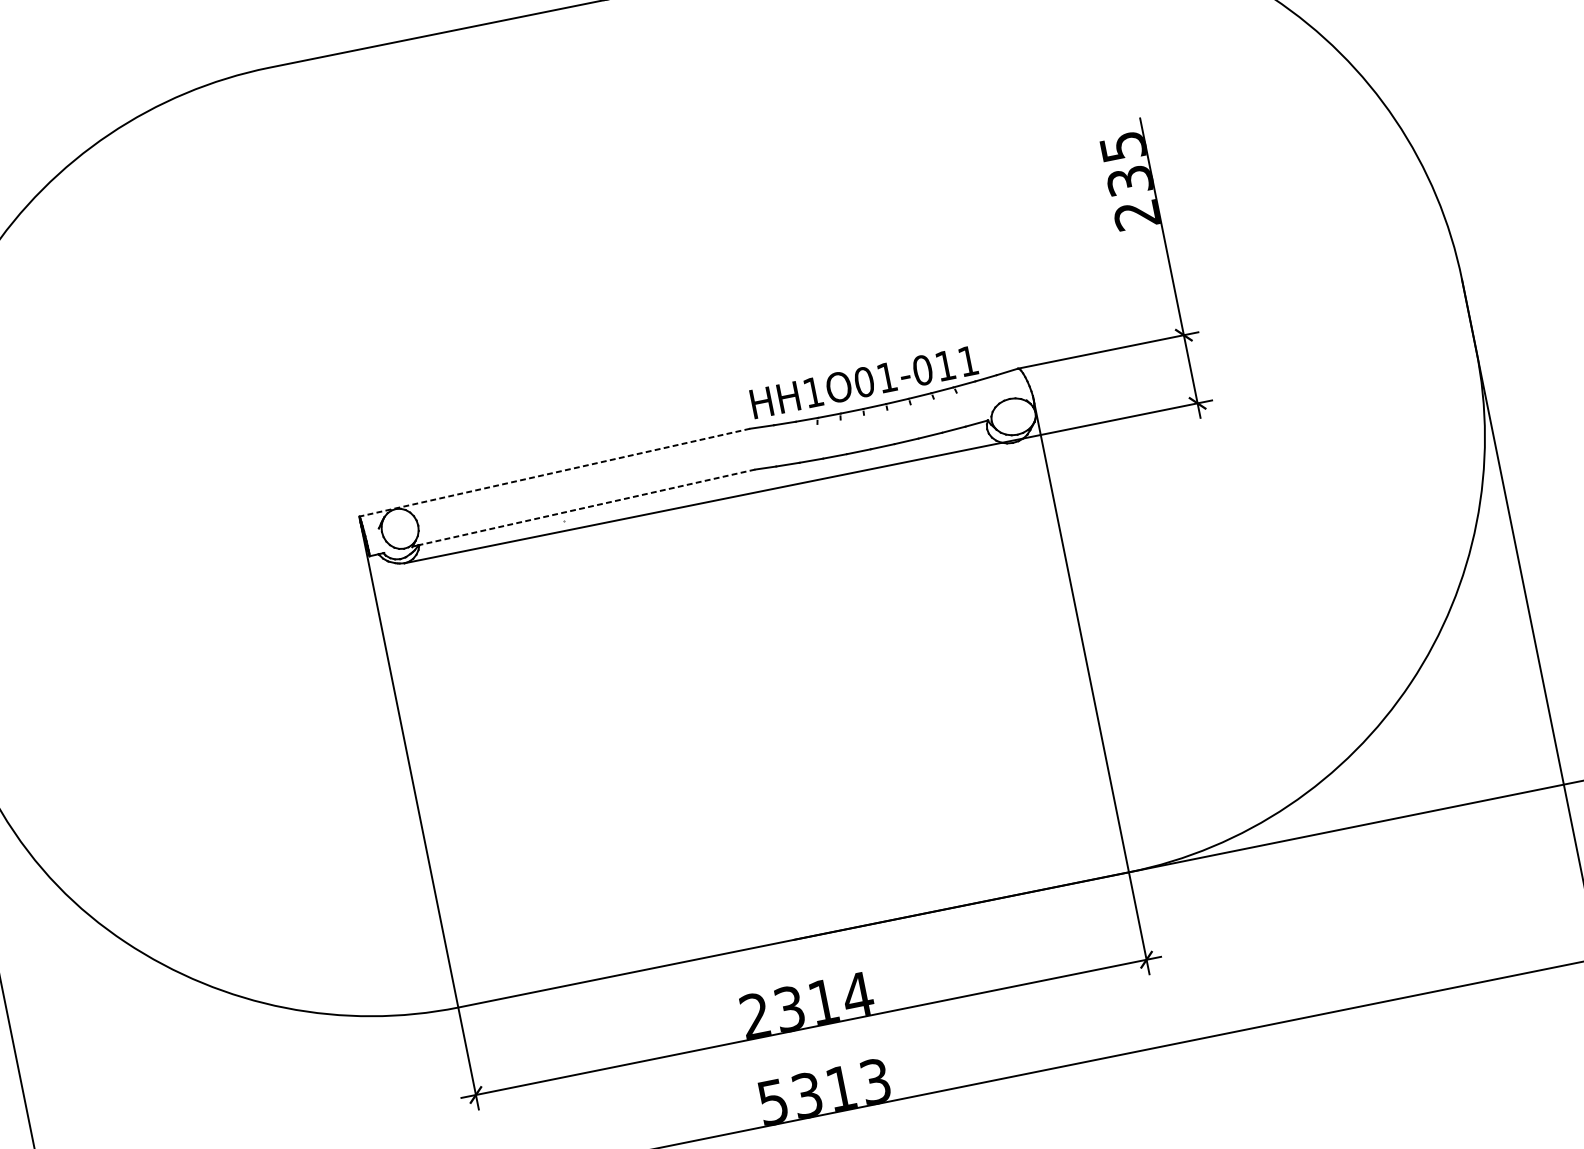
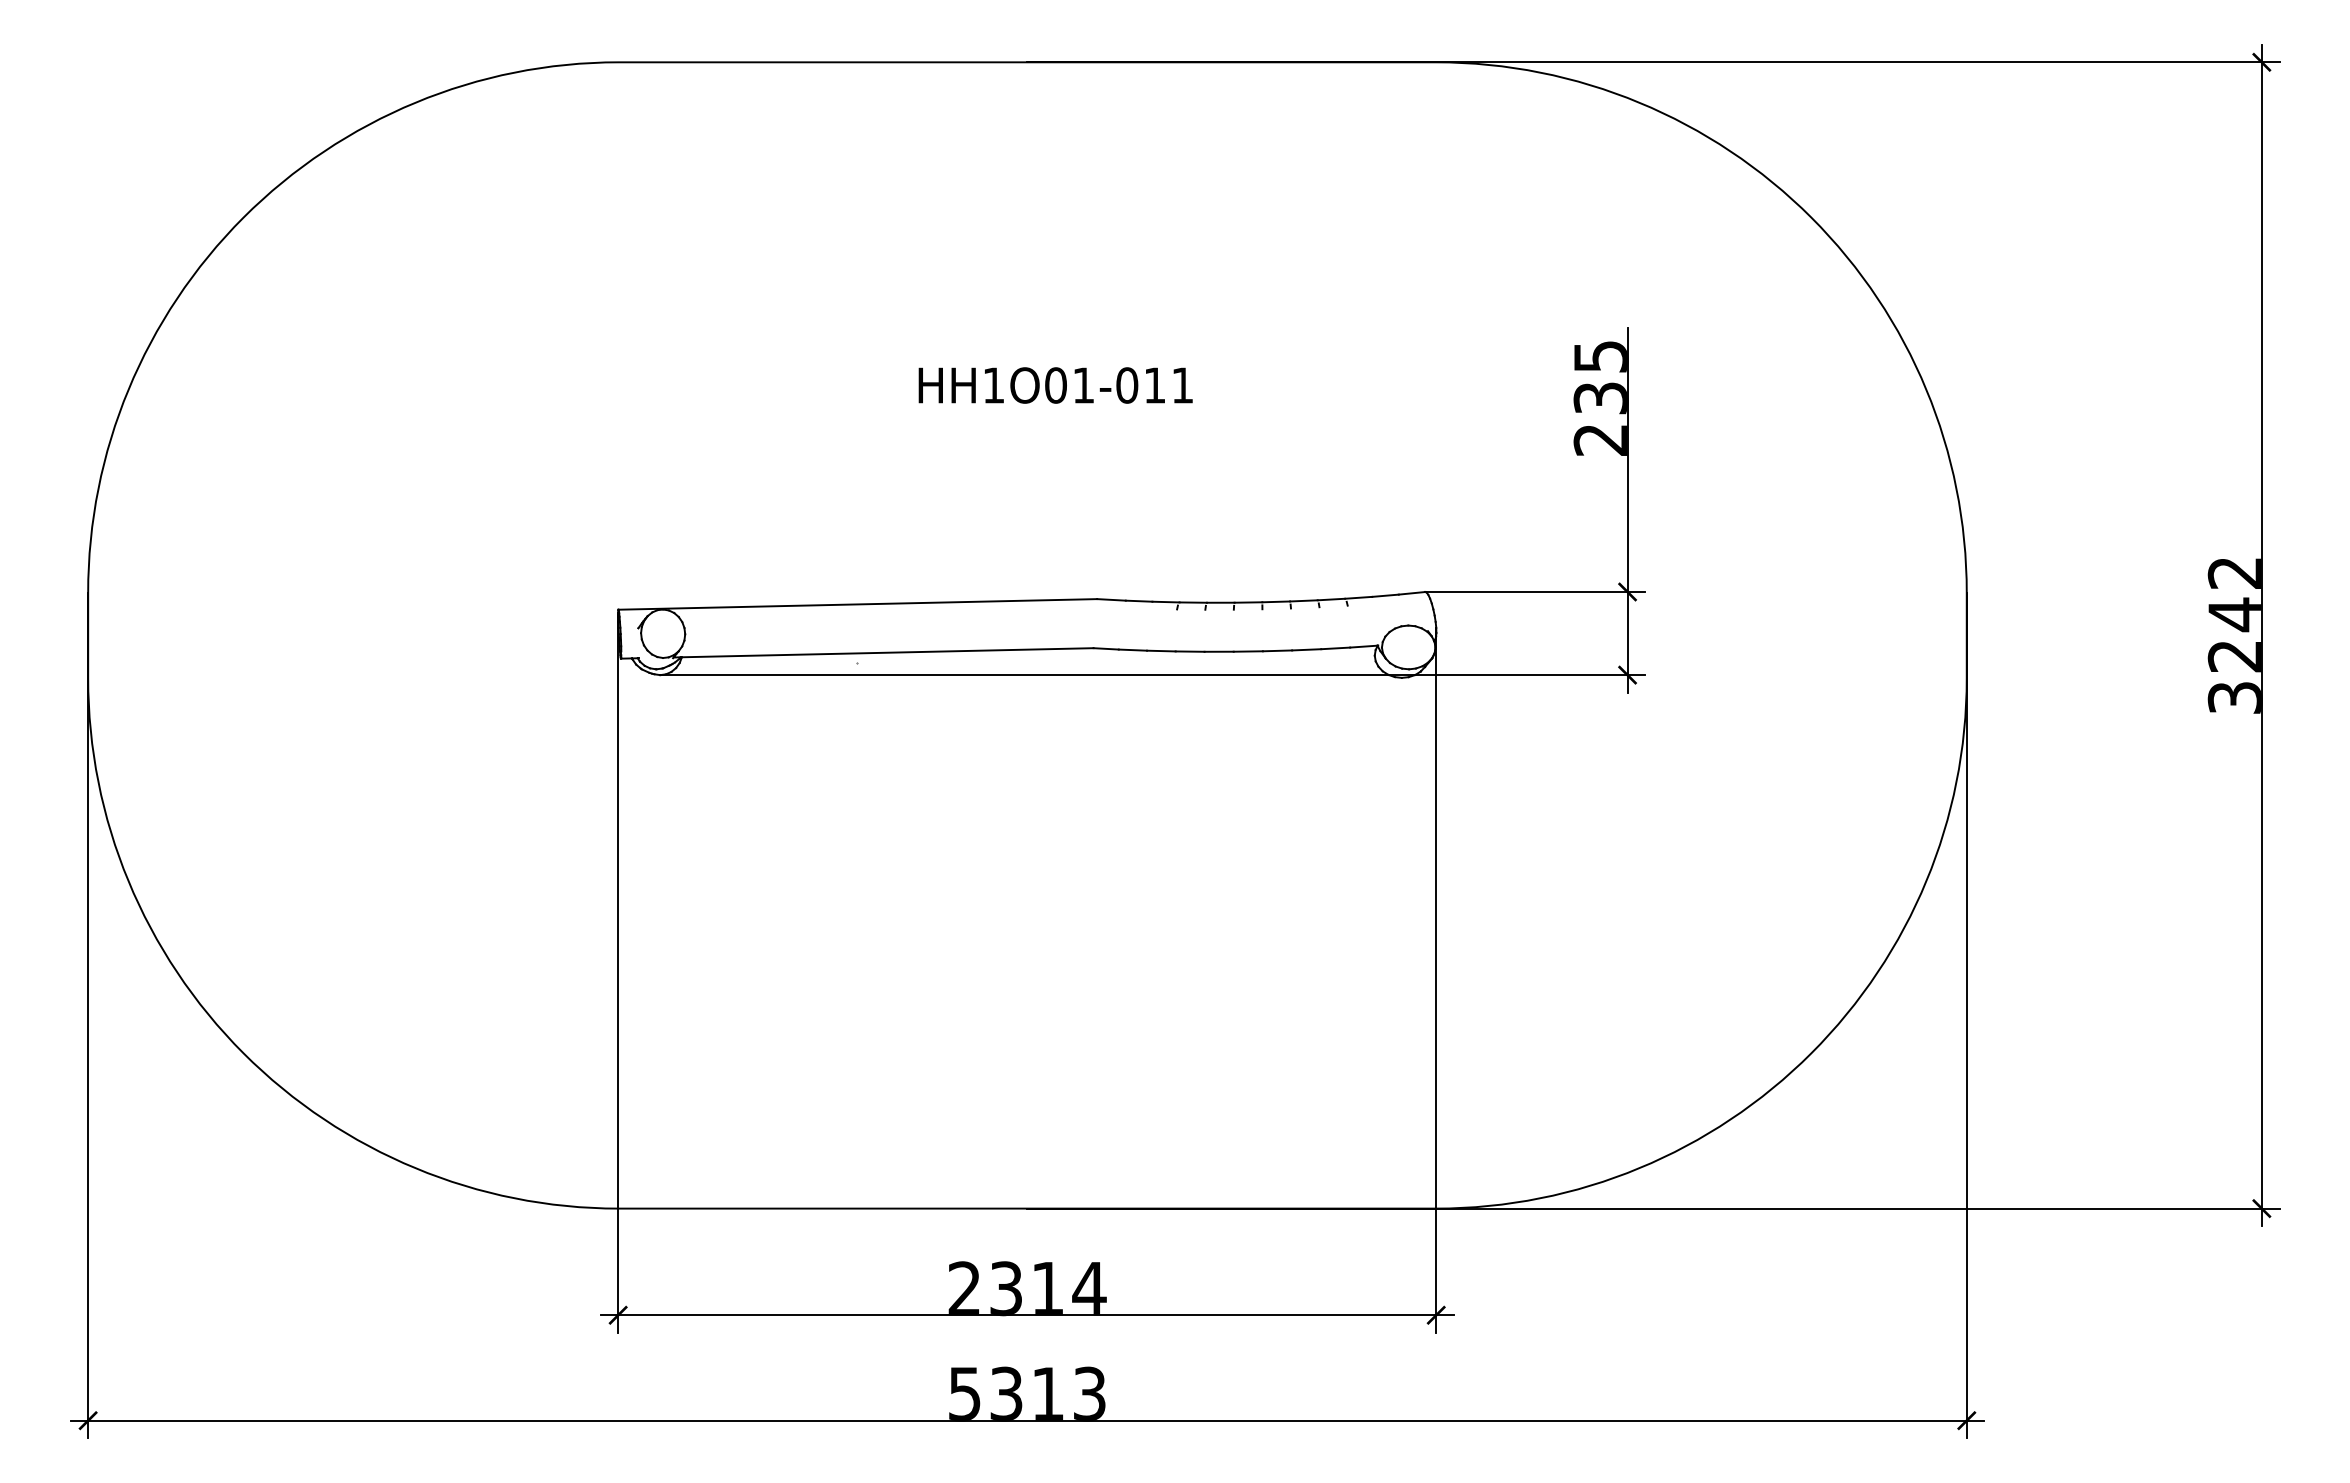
text: (863, 382) -> (1055, 385), moved
line: (554, 472) -> (857, 604), dashed -> solid
line: (587, 507) -> (887, 652), dashed -> solid

